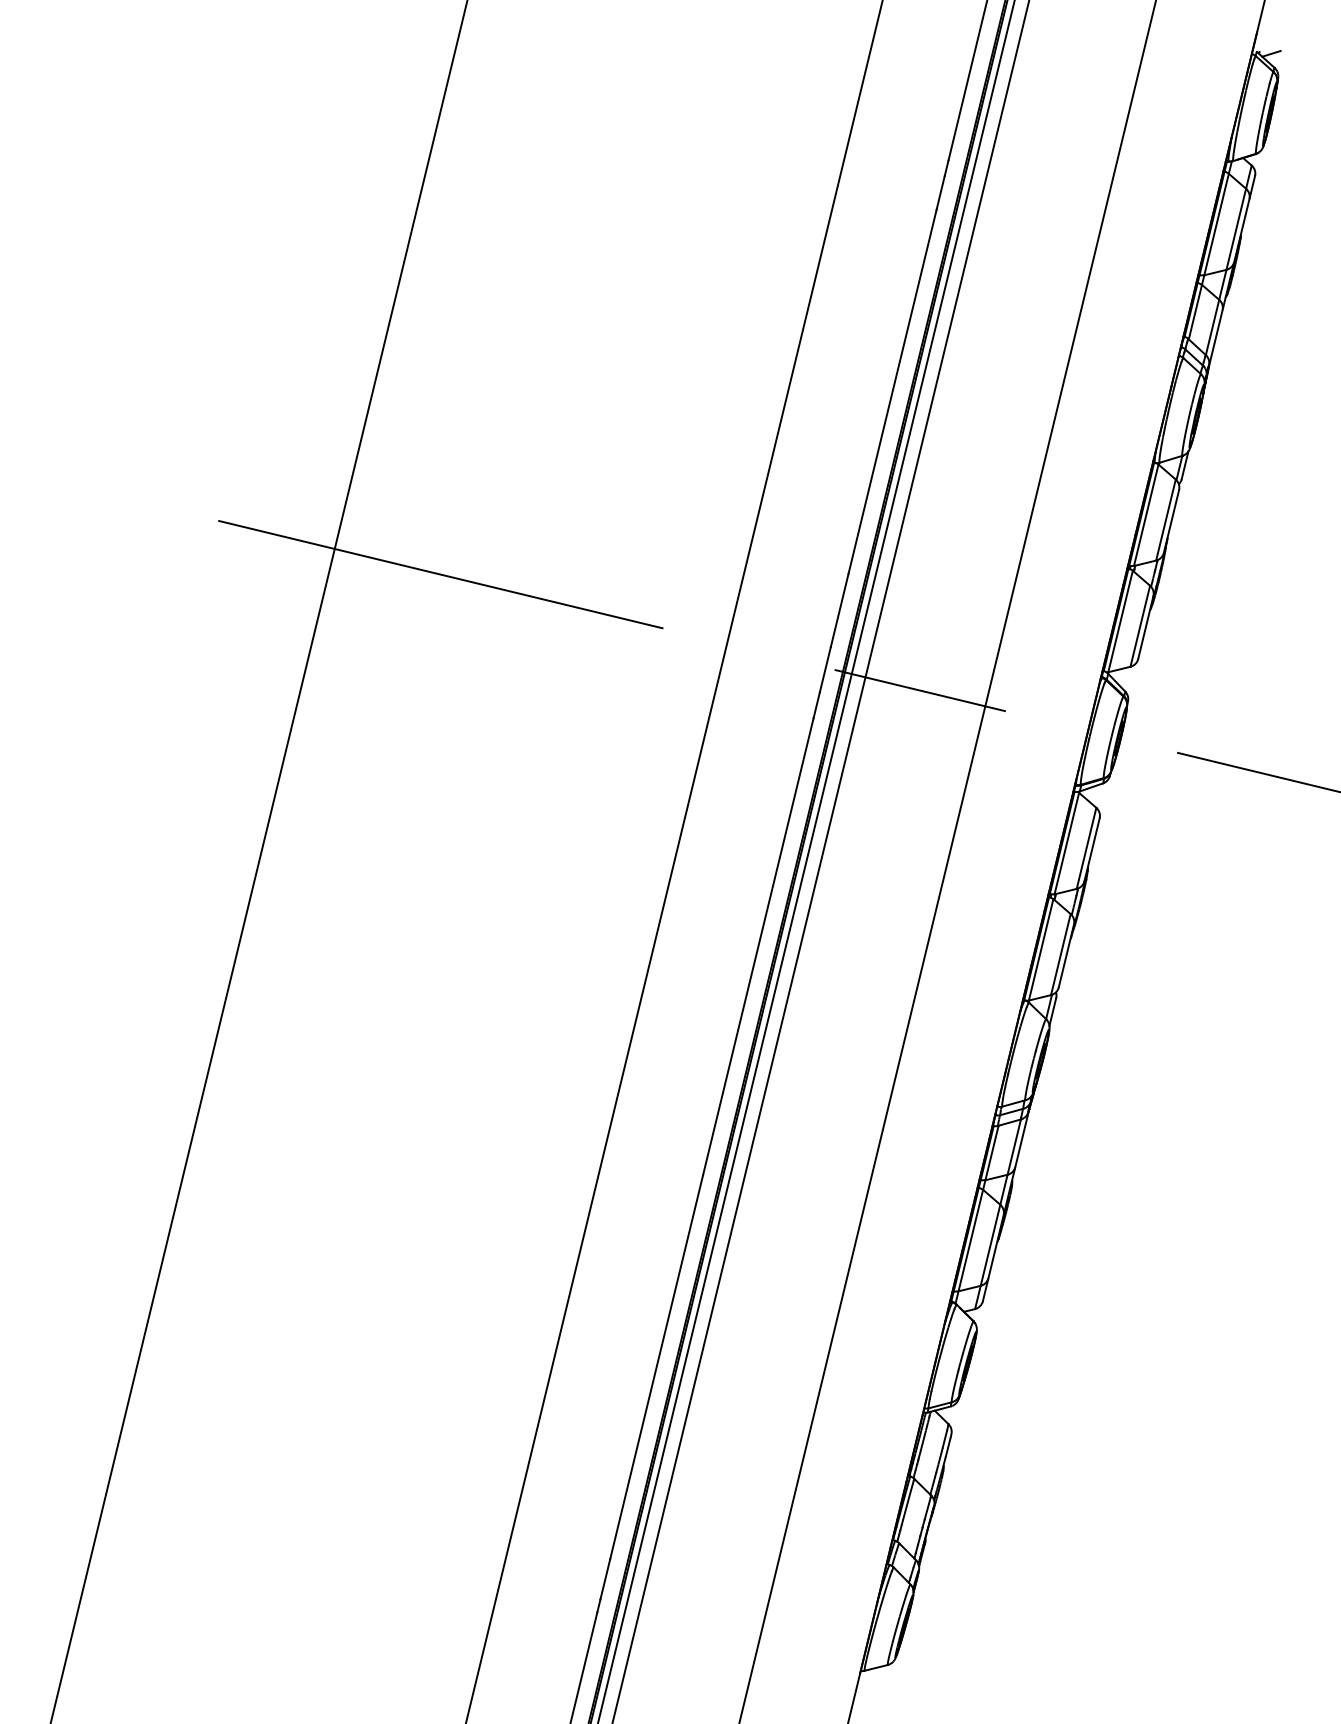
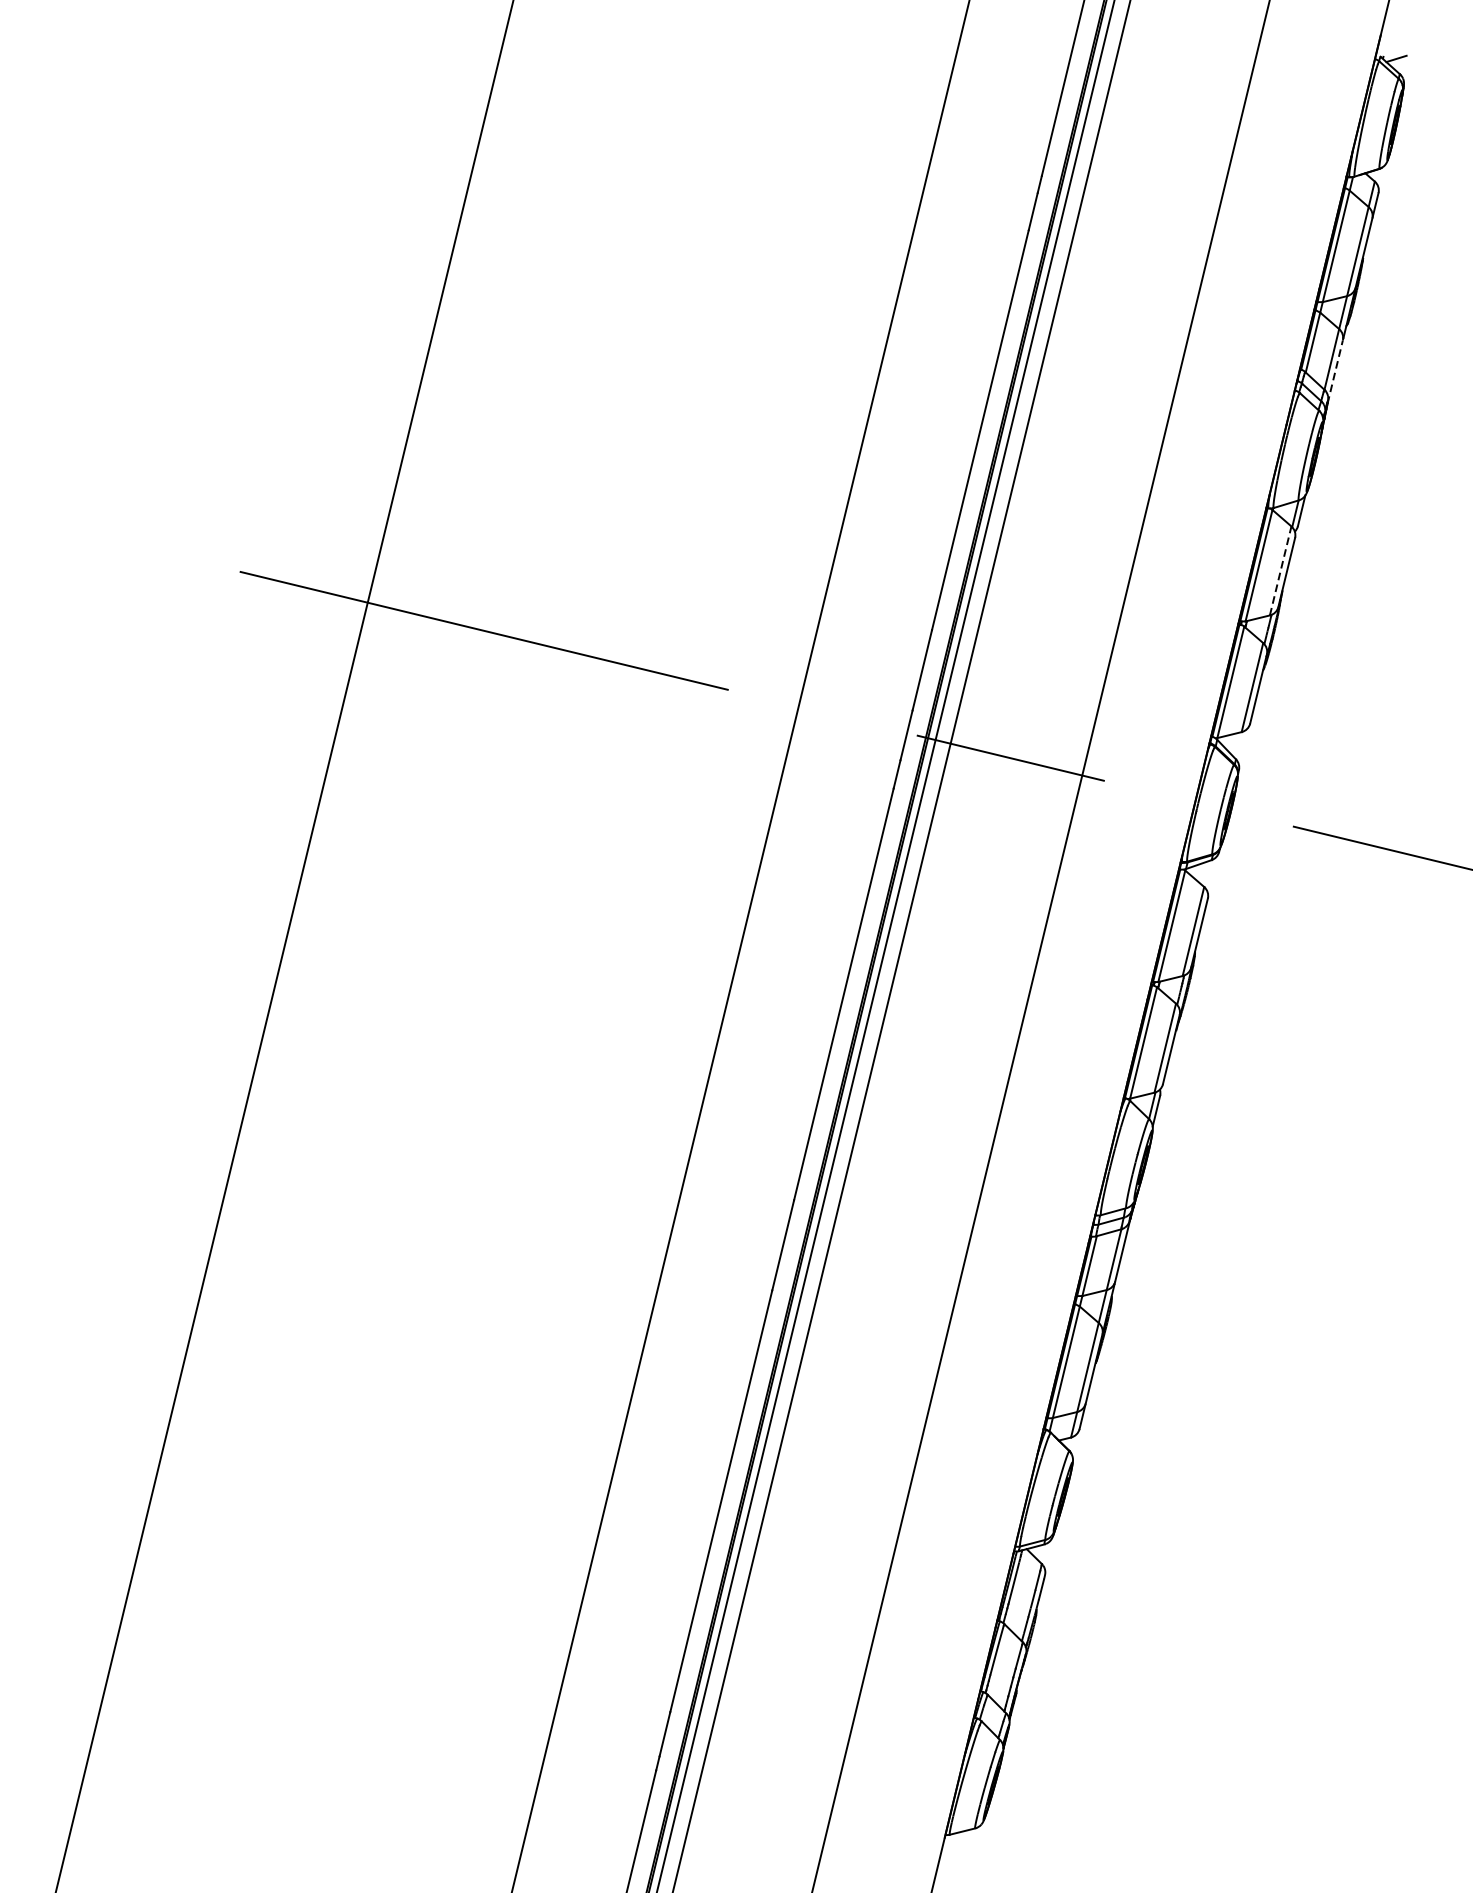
line: (1215, 339) -> (1335, 372), solid -> dashed
line: (1165, 520) -> (1280, 571), solid -> dashed

